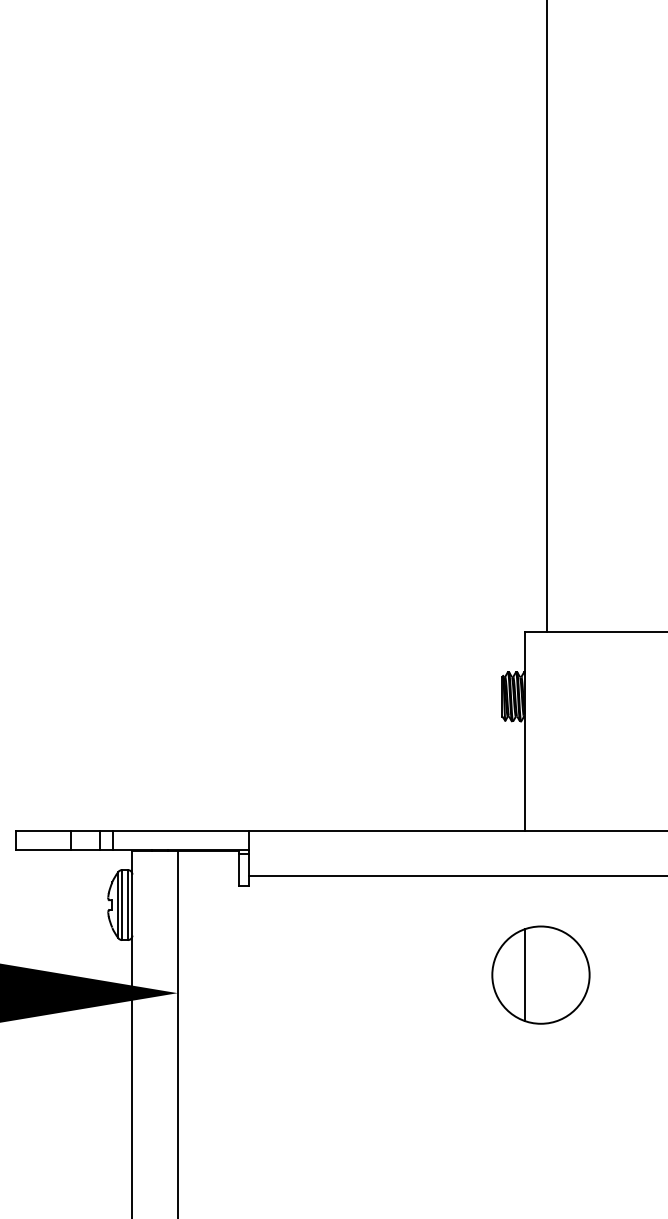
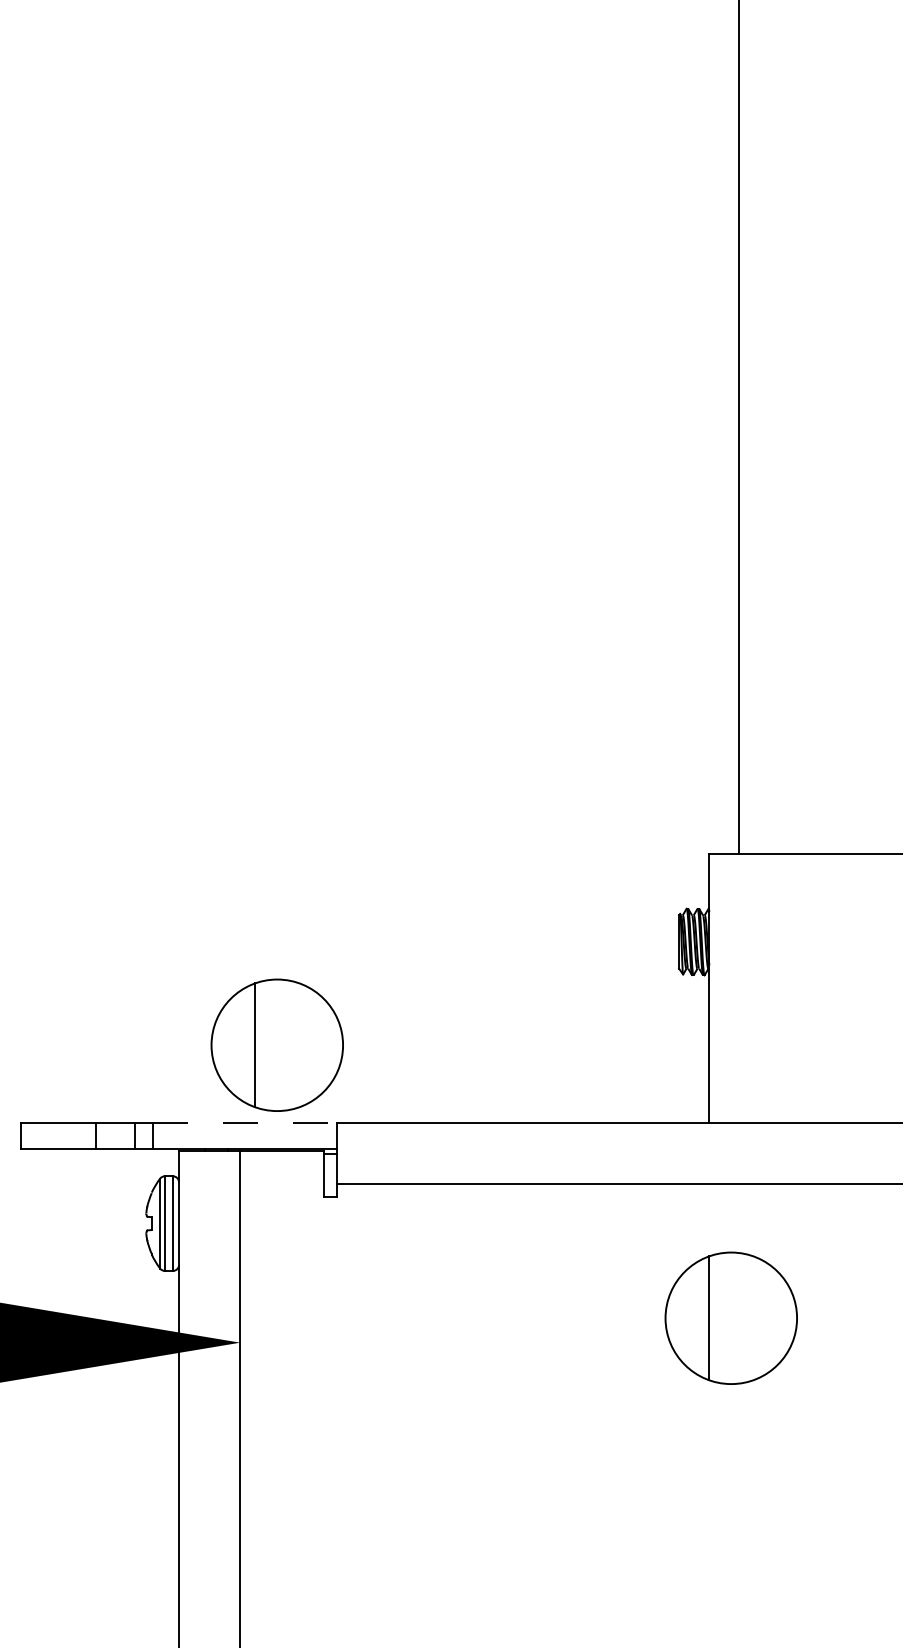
part: (204, 772) -> (276, 1044), added
line: (181, 830) -> (245, 1122), solid -> dashed

